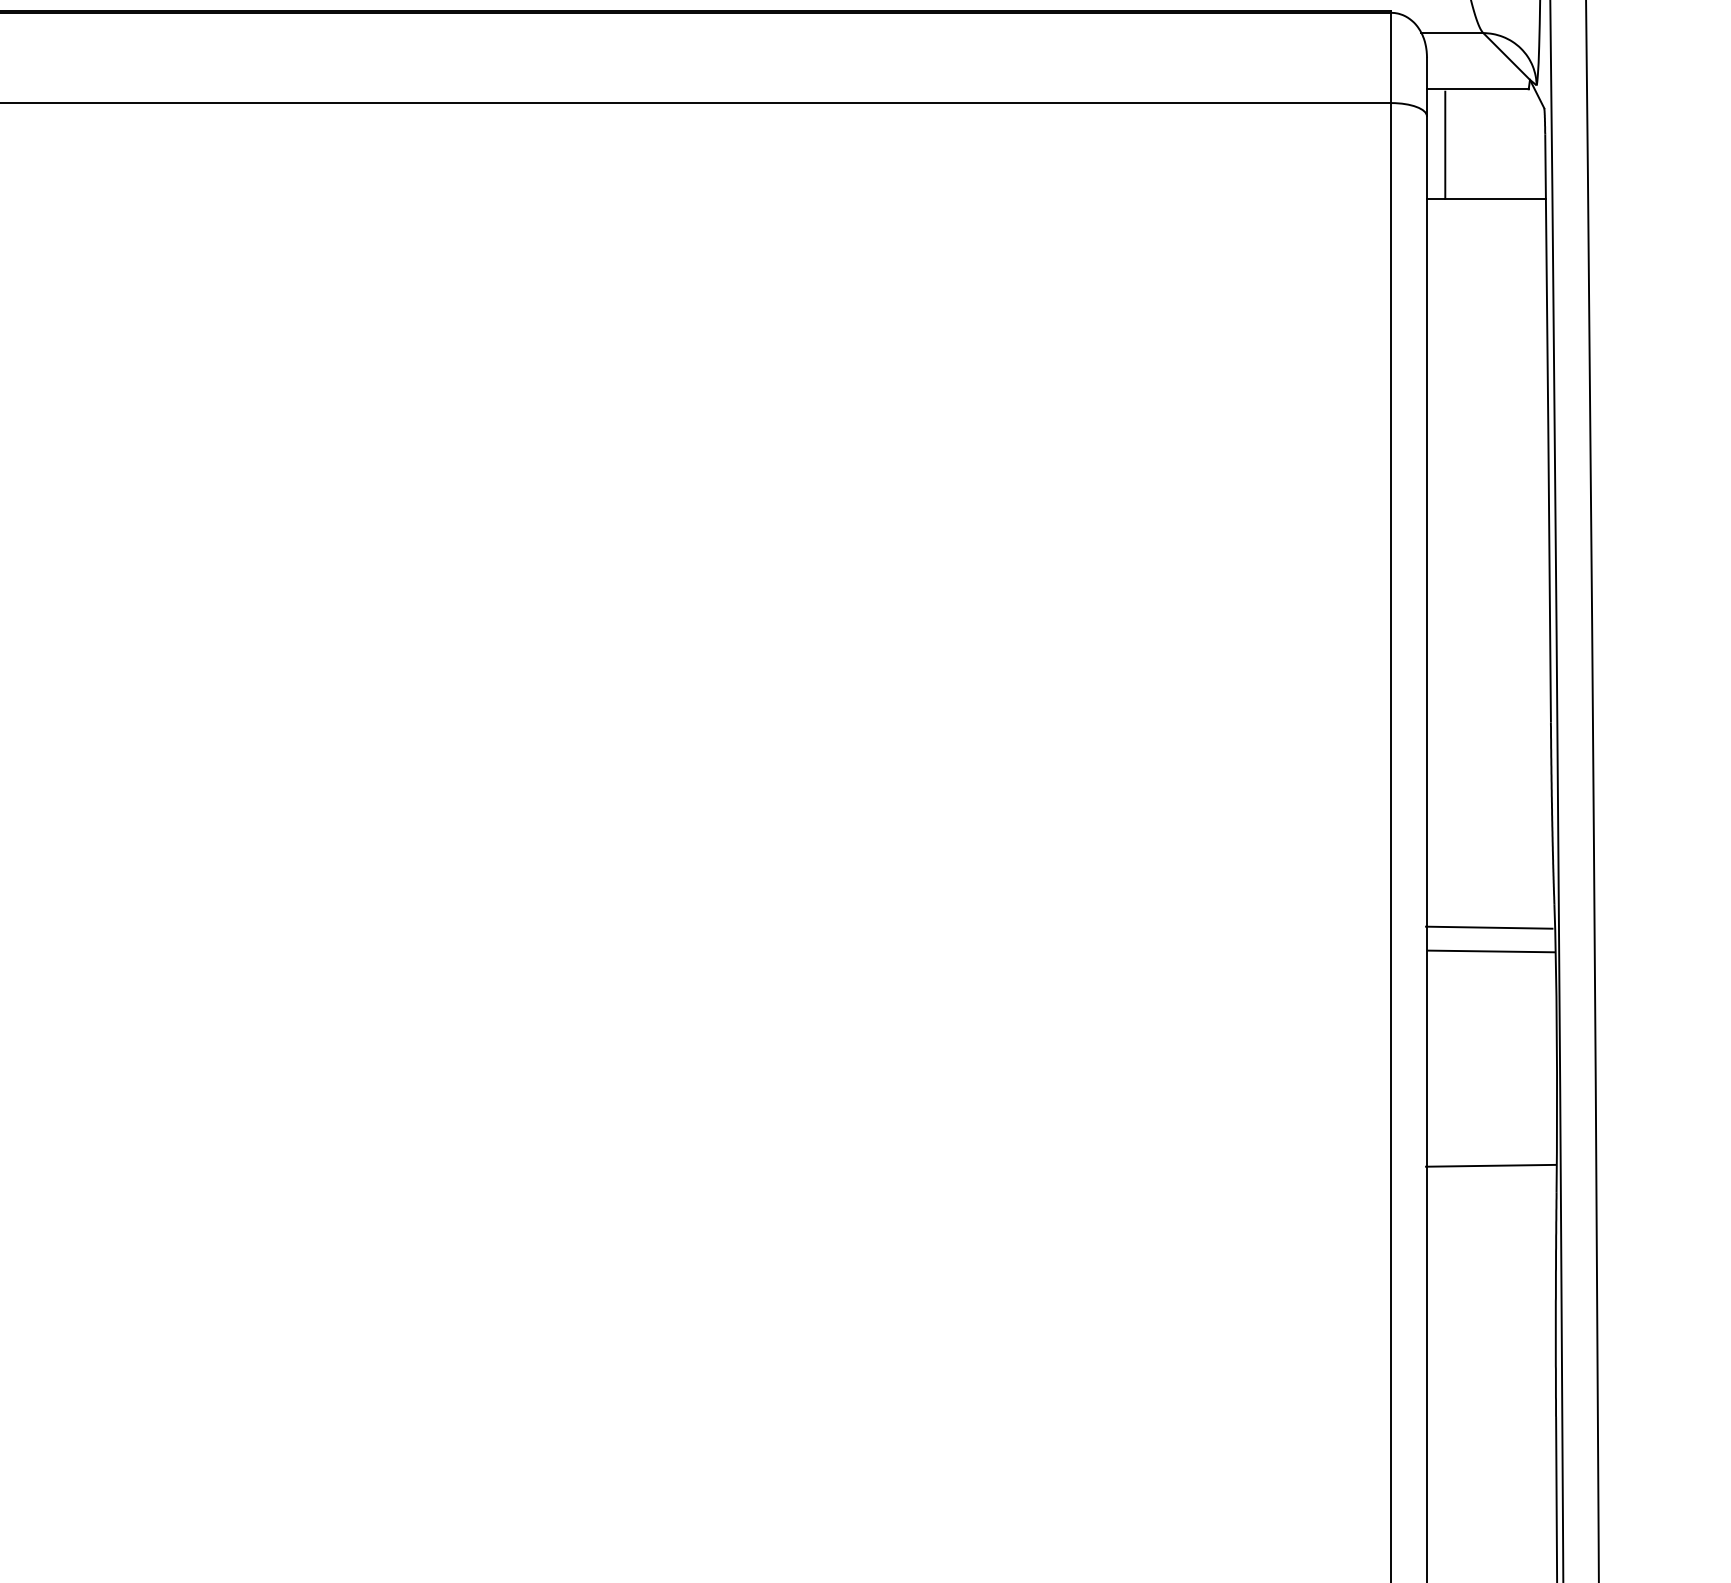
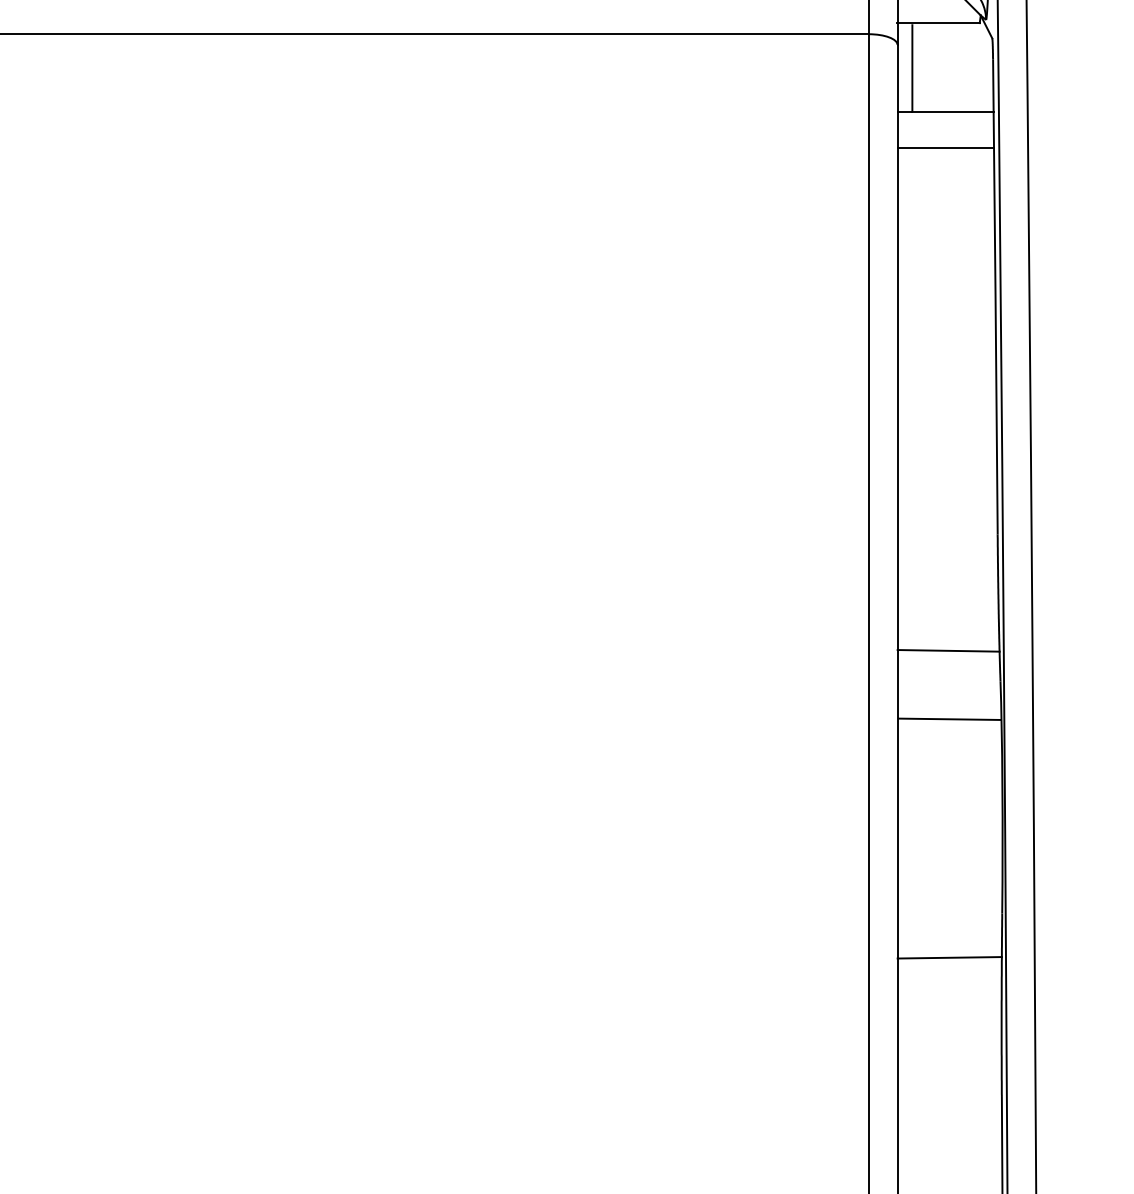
line: (1486, 244) -> (945, 148), added
line: (1489, 927) -> (948, 650), moved
line: (1490, 1165) -> (949, 957), moved

